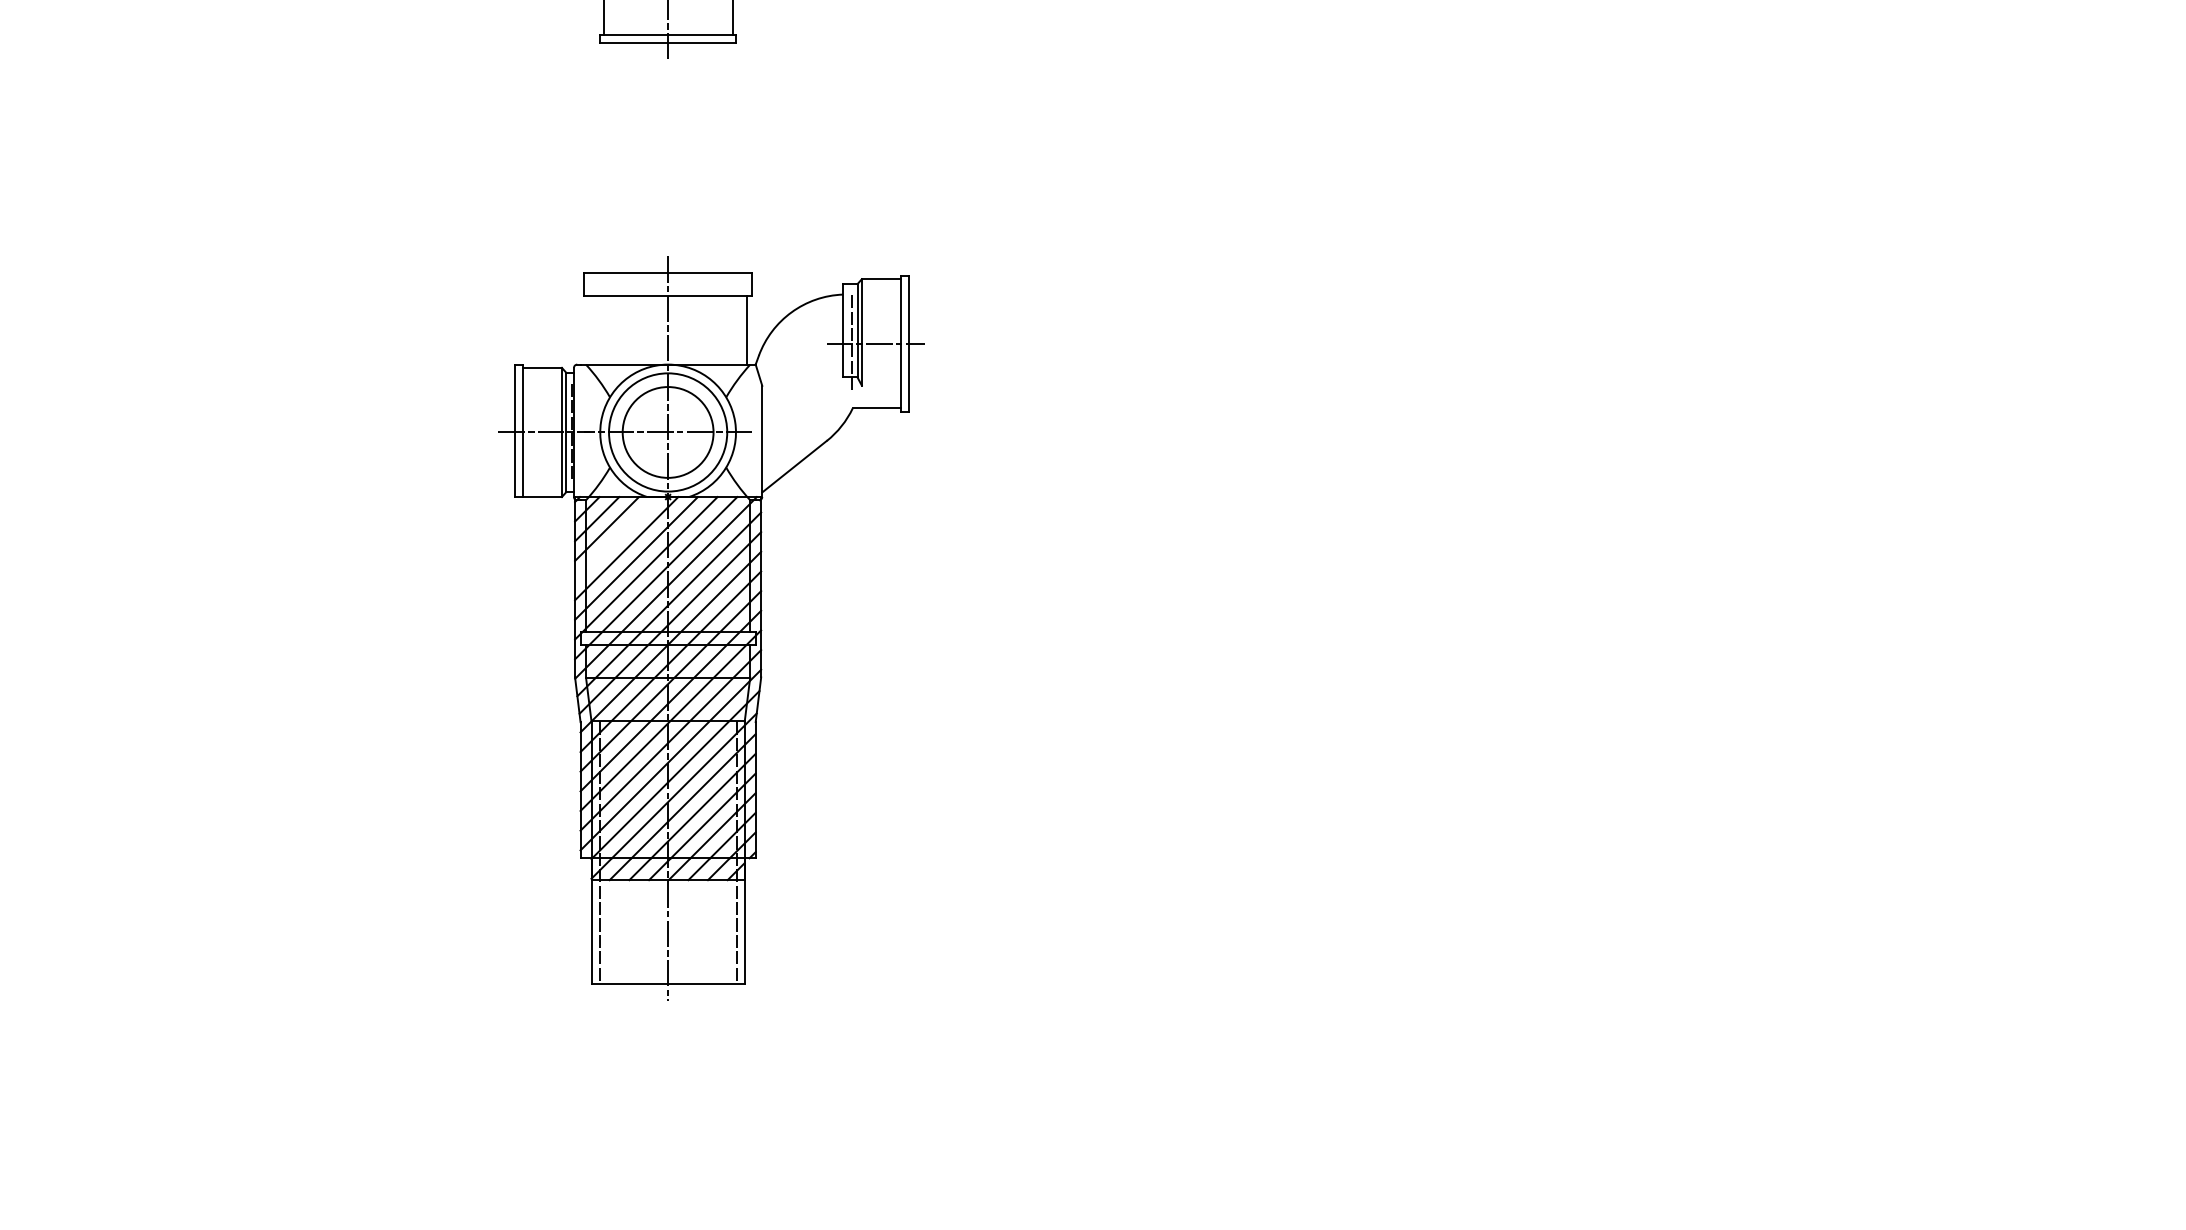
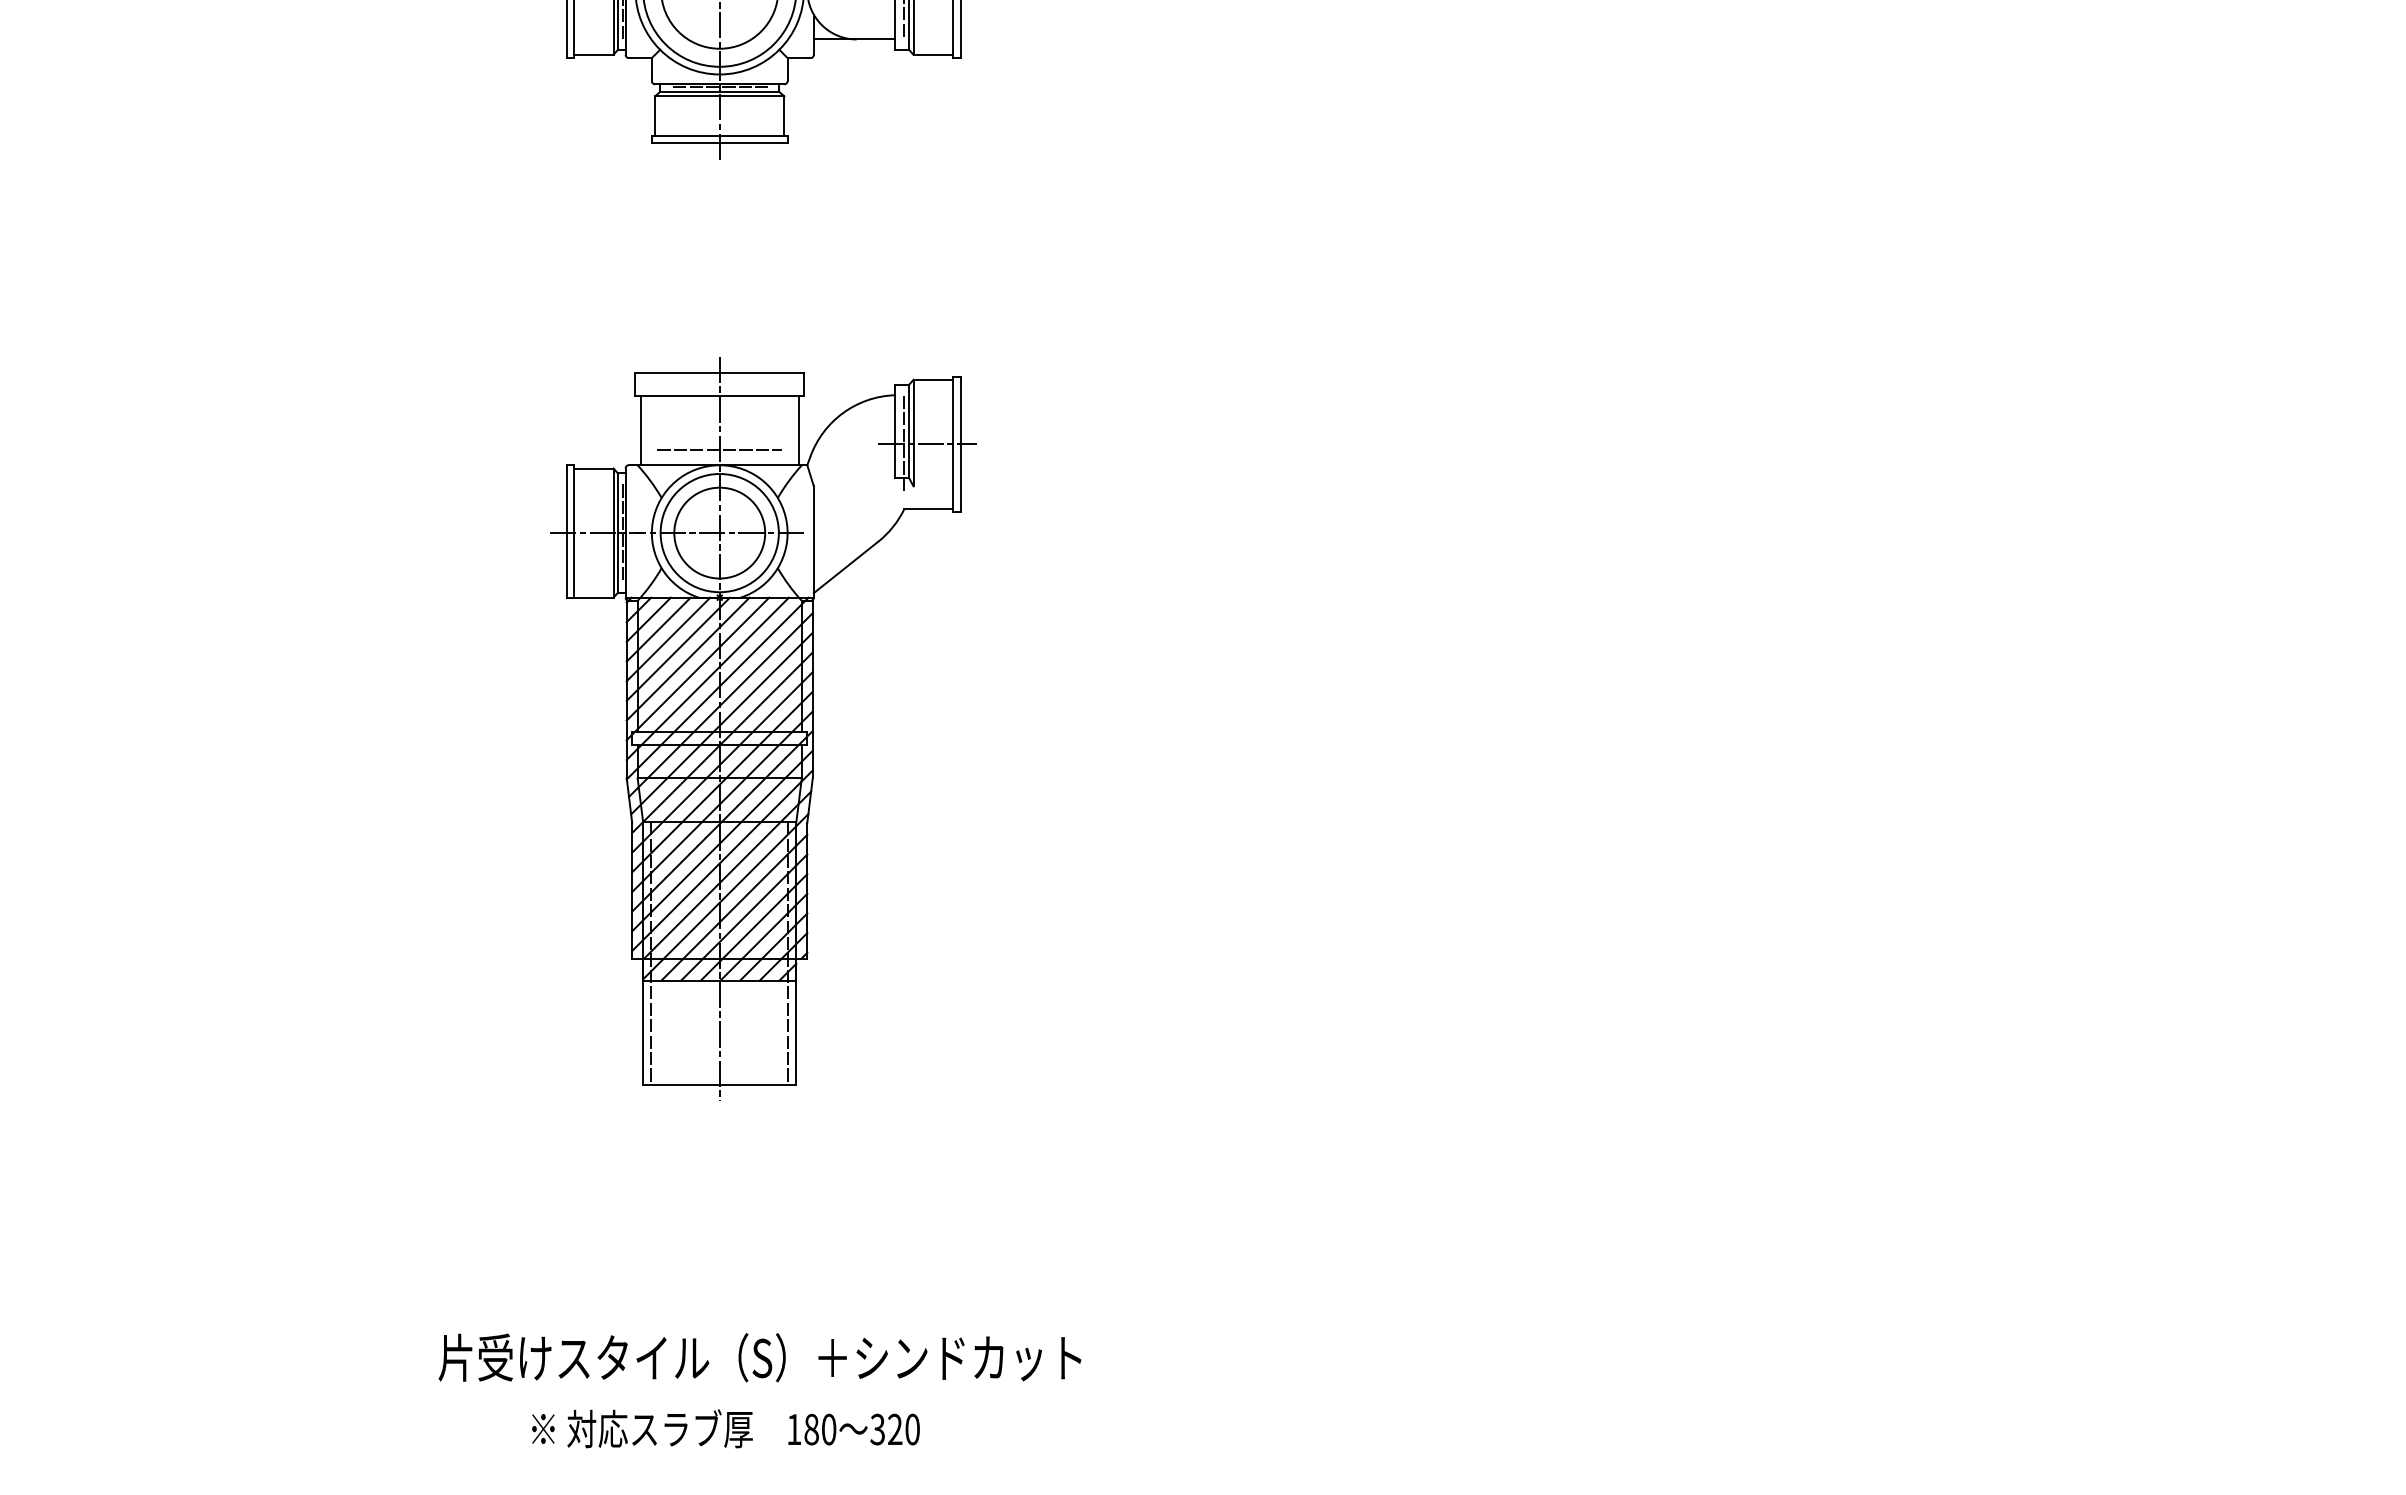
line: (588, 329) -> (640, 430), added
line: (667, 348) -> (719, 449), added
line: (616, 538) -> (668, 639), added

